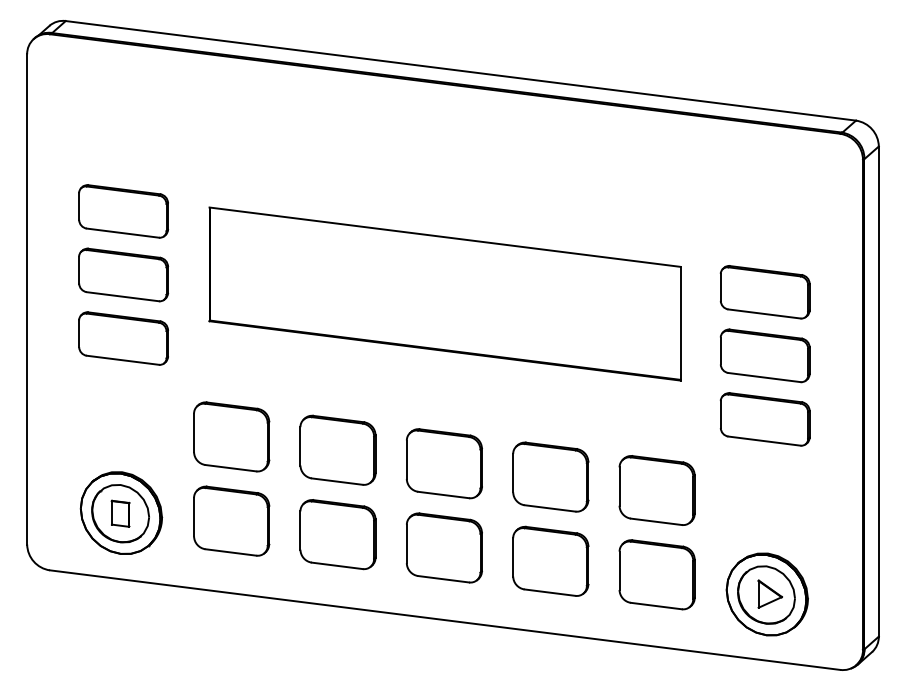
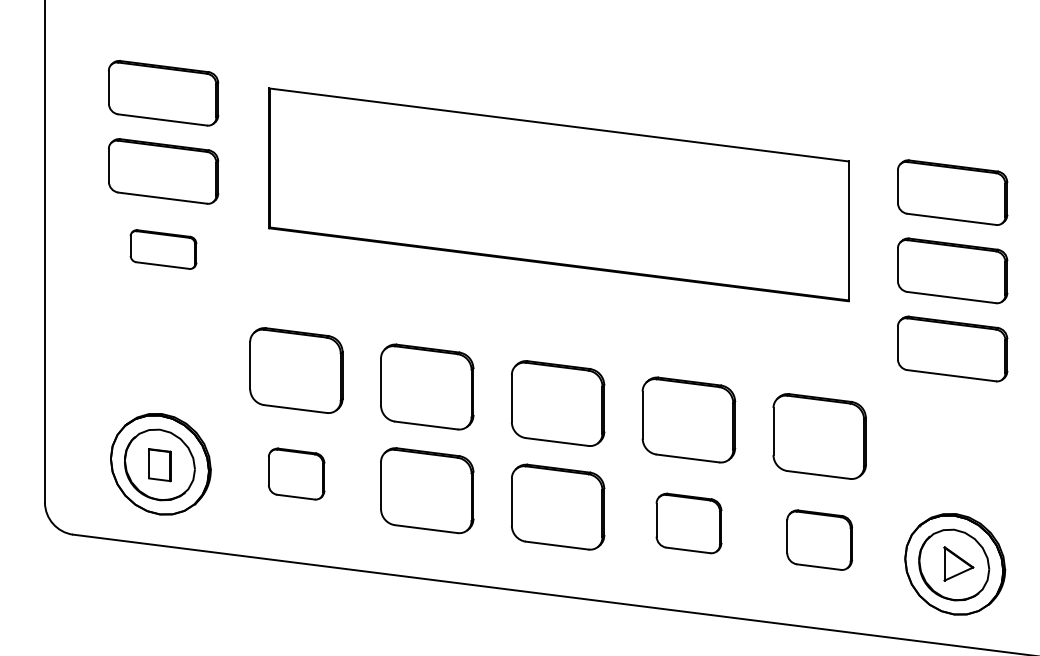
part: (123, 338) -> (163, 249), size x0.6
part: (231, 520) -> (296, 473), size x0.6
part: (550, 560) -> (688, 522), size x0.7
part: (656, 574) -> (818, 539), size x0.7

